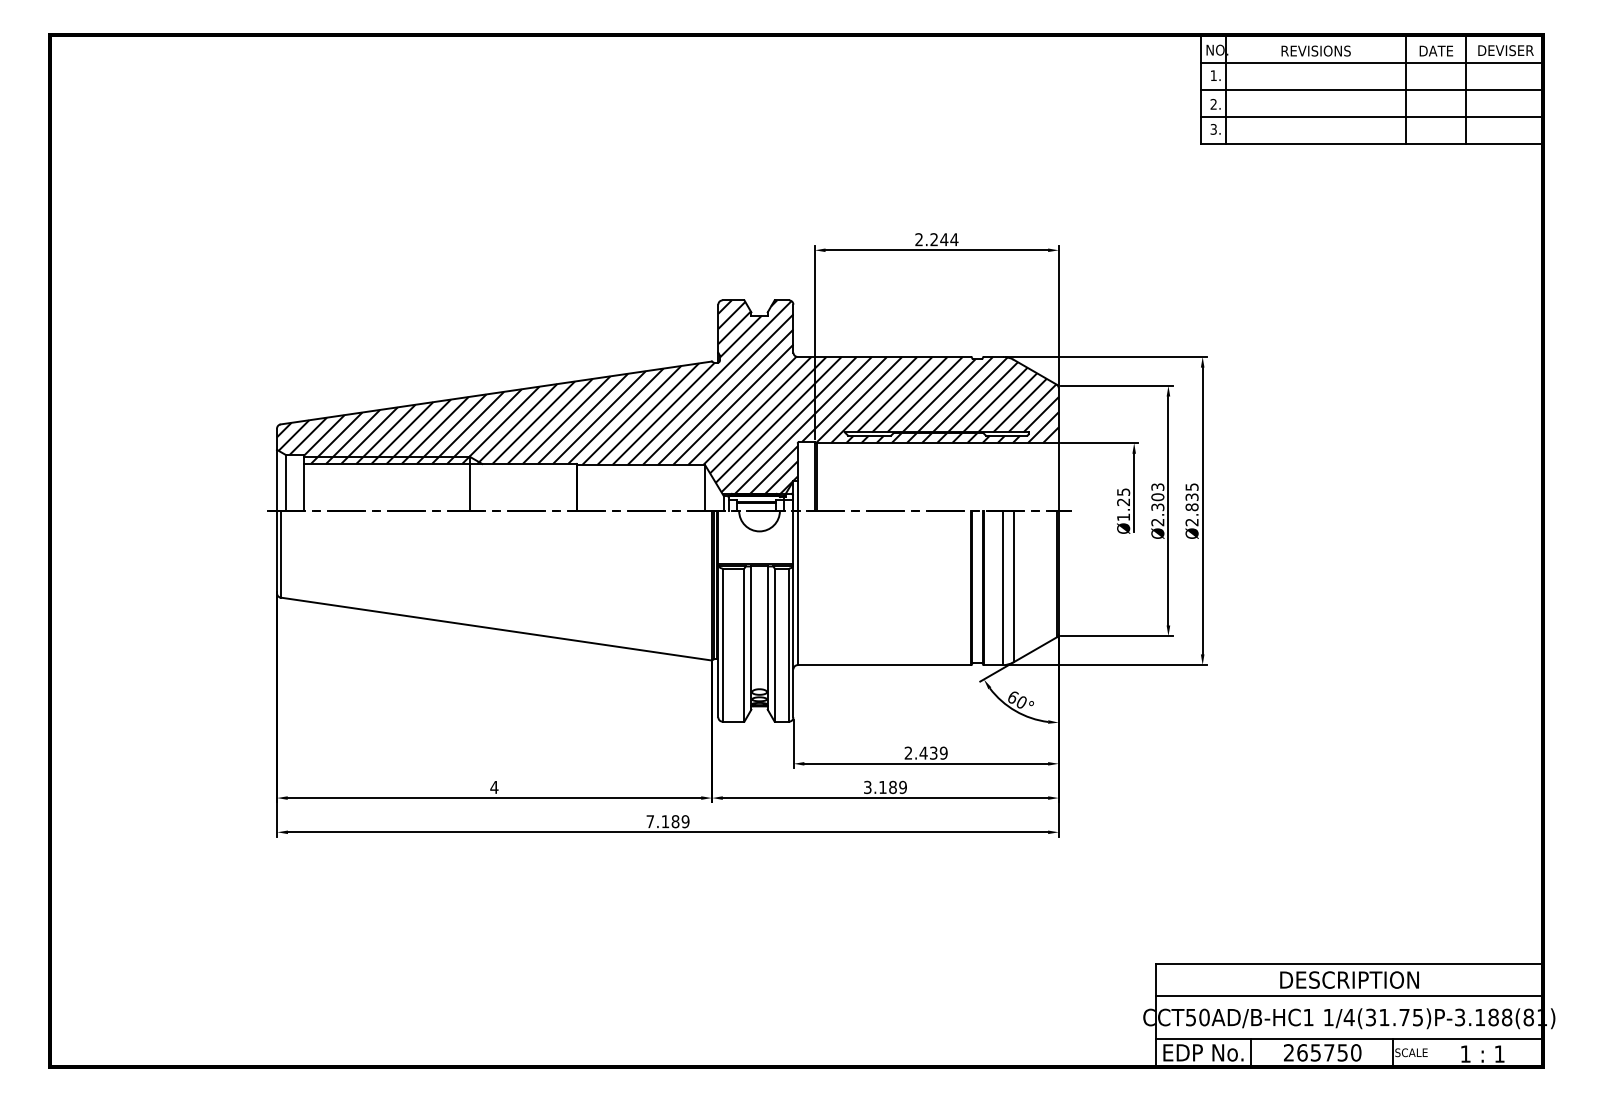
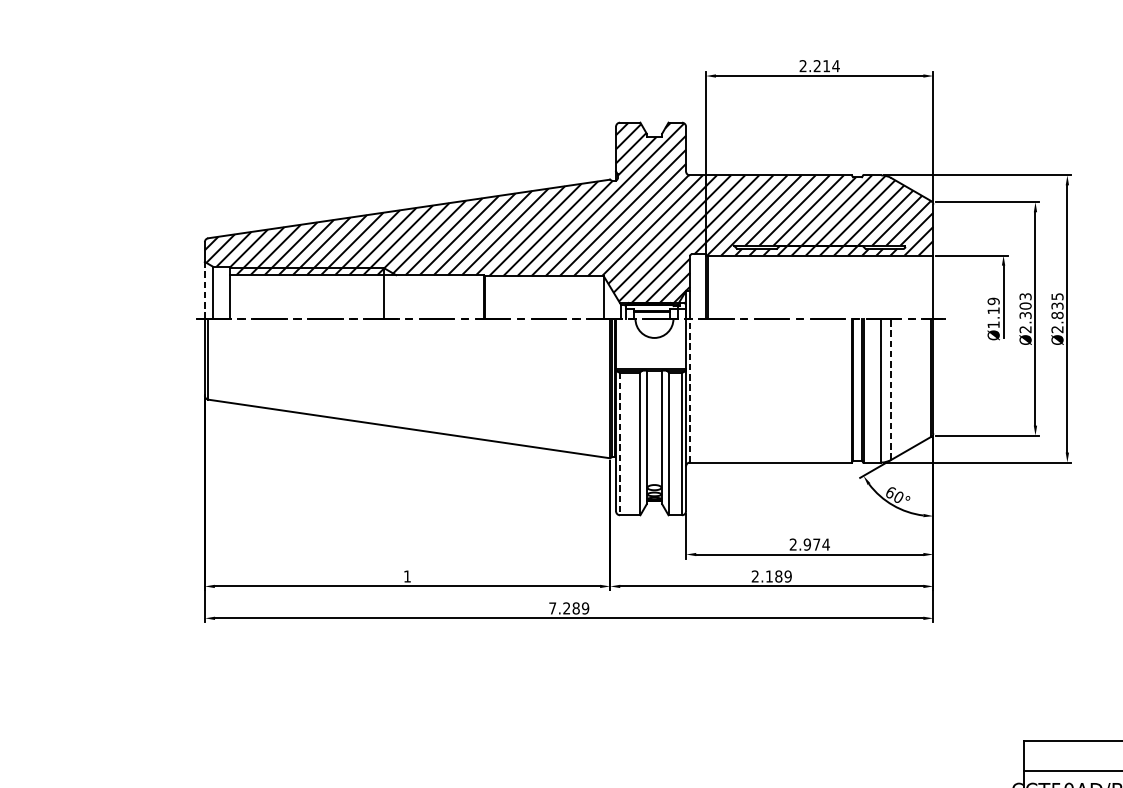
text: (944, 239) -> (826, 65), 2.244 -> 2.214
line: (277, 480) -> (205, 290), solid -> dashed
text: (1123, 497) -> (993, 306), Ø1.25 -> Ø1.19
line: (1013, 586) -> (891, 389), solid -> dashed
line: (797, 587) -> (689, 390), solid -> dashed
line: (722, 645) -> (619, 444), solid -> dashed
text: (933, 752) -> (816, 543), 2.439 -> 2.974
text: (494, 787) -> (407, 576), 4 -> 1
text: (867, 787) -> (755, 576), 3.189 -> 2.189
text: (665, 821) -> (566, 608), 7.189 -> 7.289

